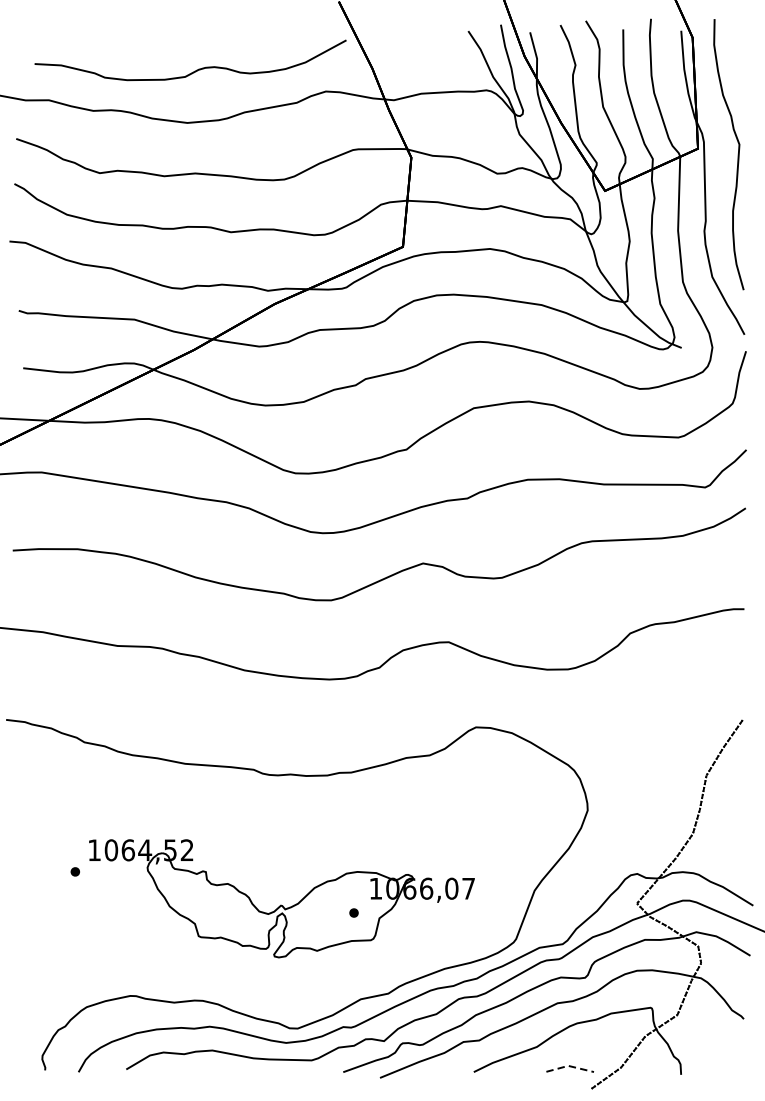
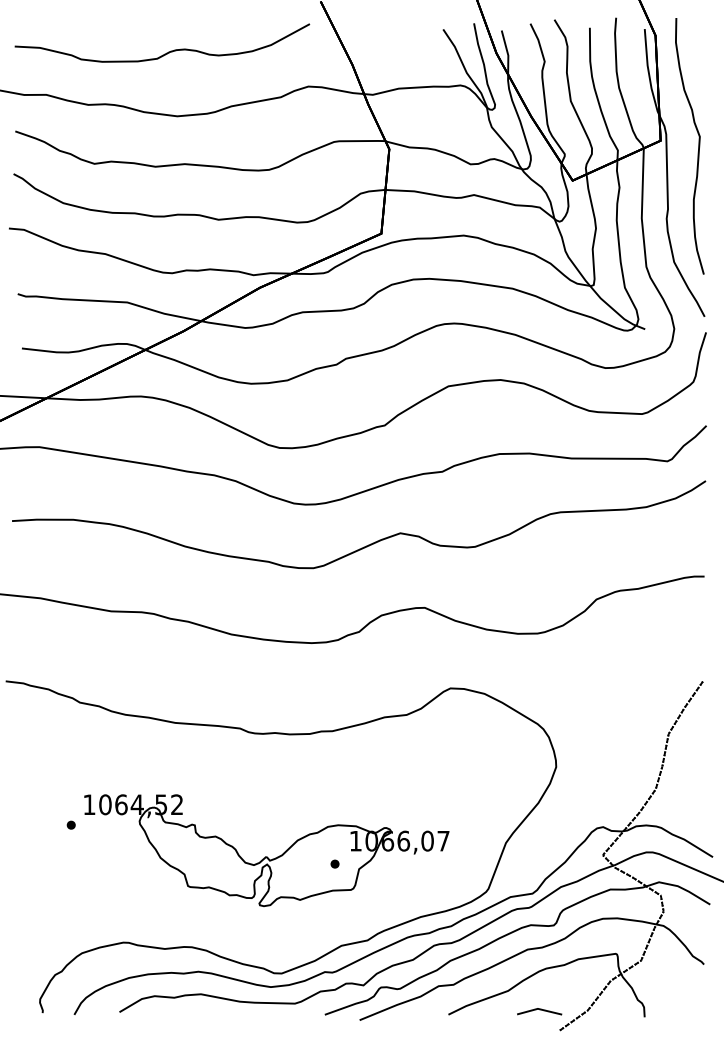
curve: (194, 70) -> (166, 52), moved
line: (568, 1066) -> (538, 1009), dashed -> solid

